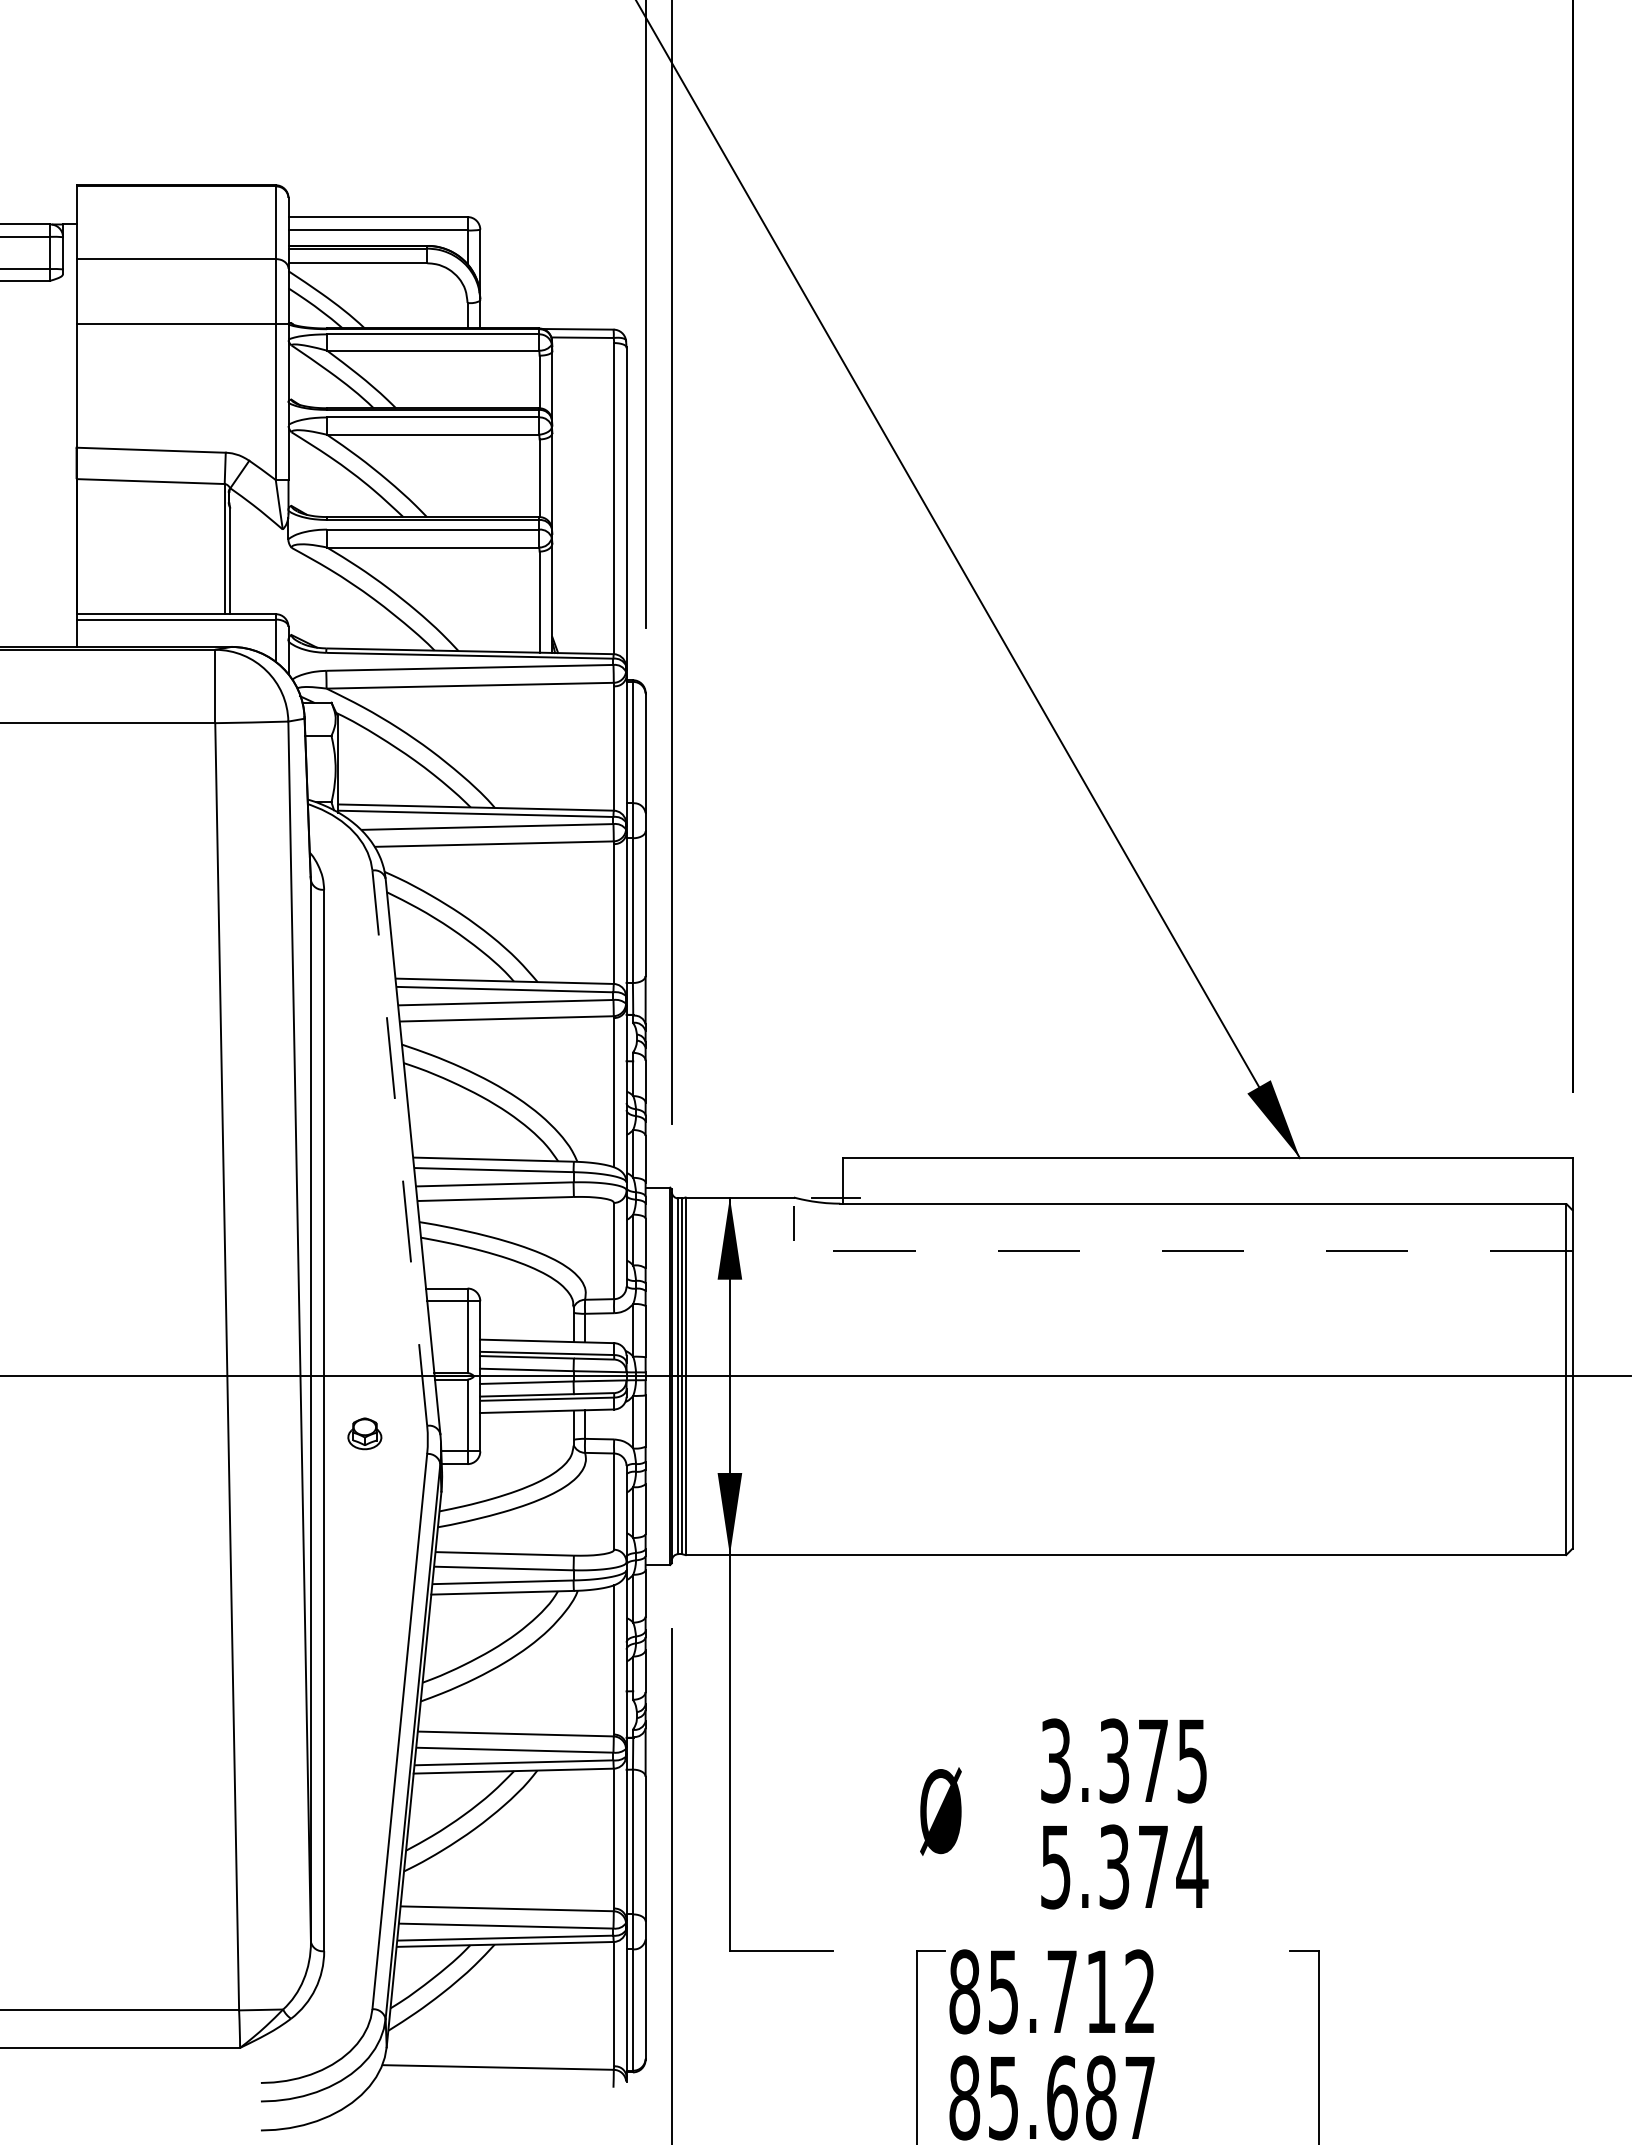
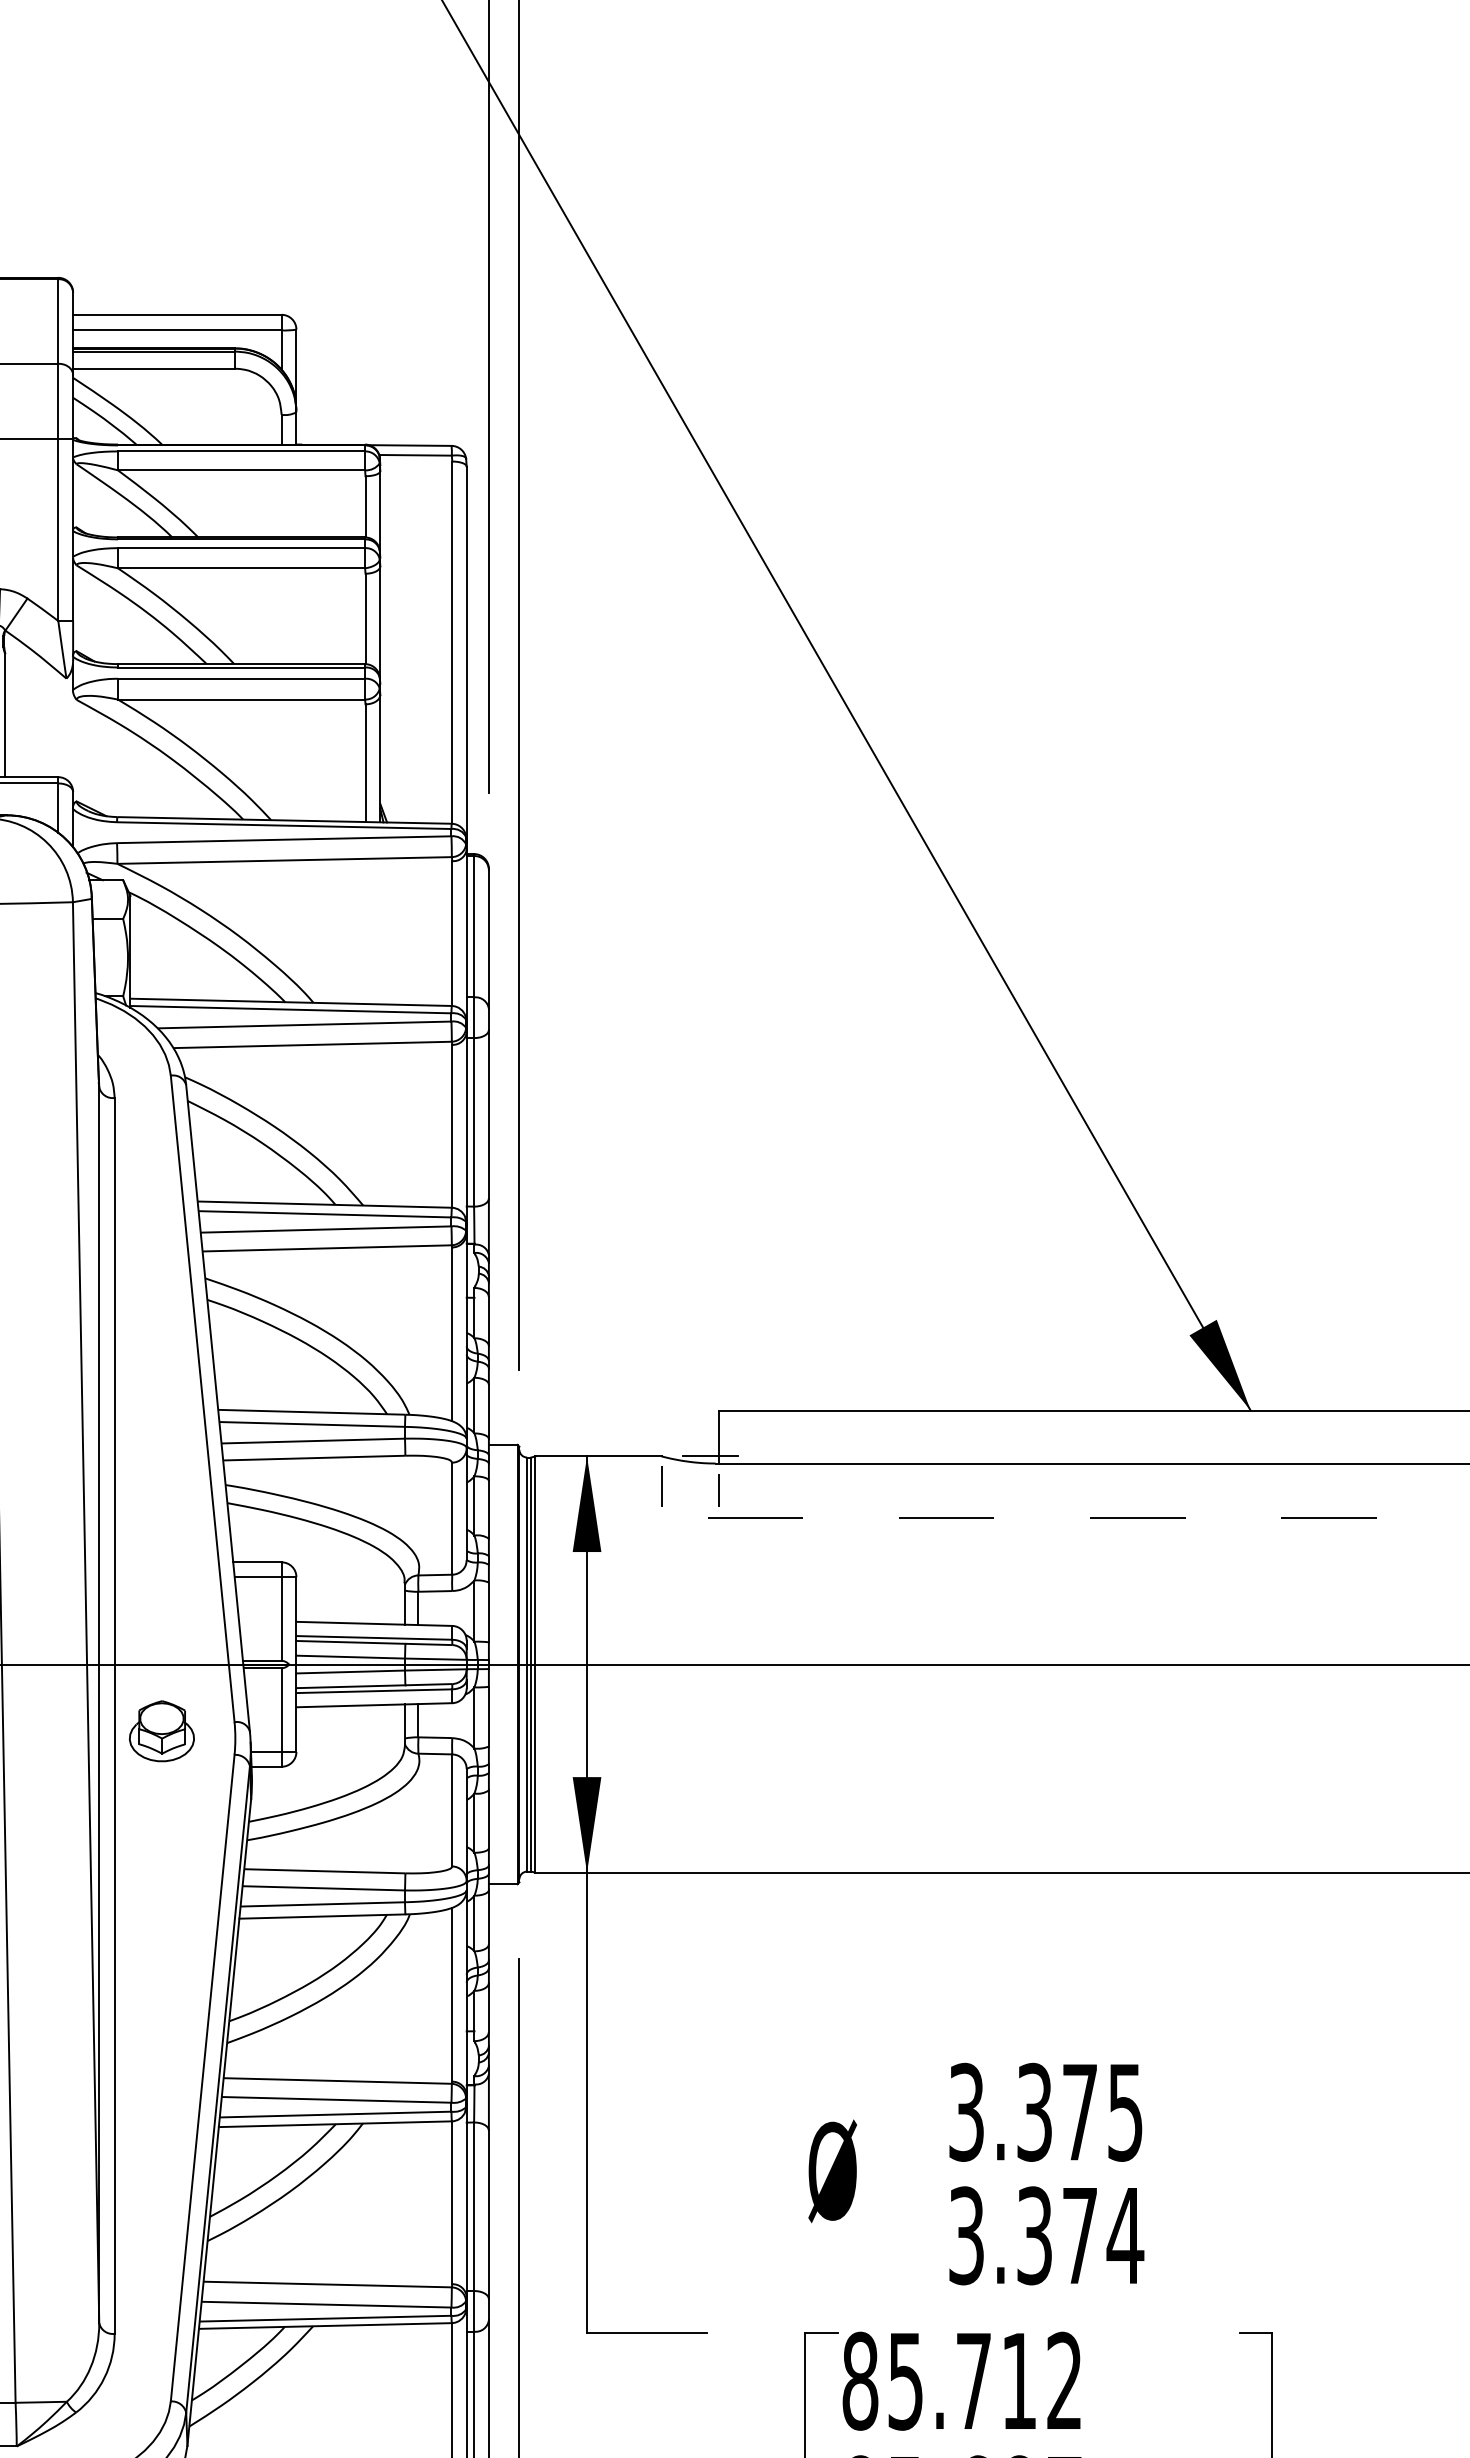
line: (399, 1148) -> (202, 1399), dashed -> solid
line: (843, 1226) -> (719, 1490), added
part: (364, 1433) -> (161, 1731), size x1.67
text: (1055, 1866) -> (966, 2235), 5.374 -> 3.374

